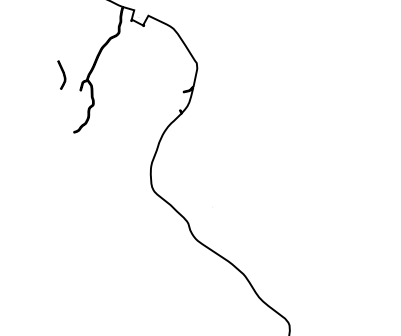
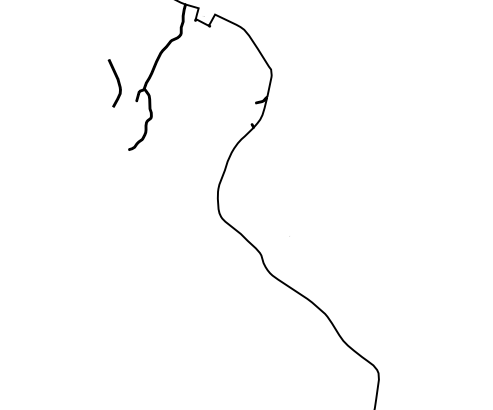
part: (61, 75) -> (114, 83), size x1.43

